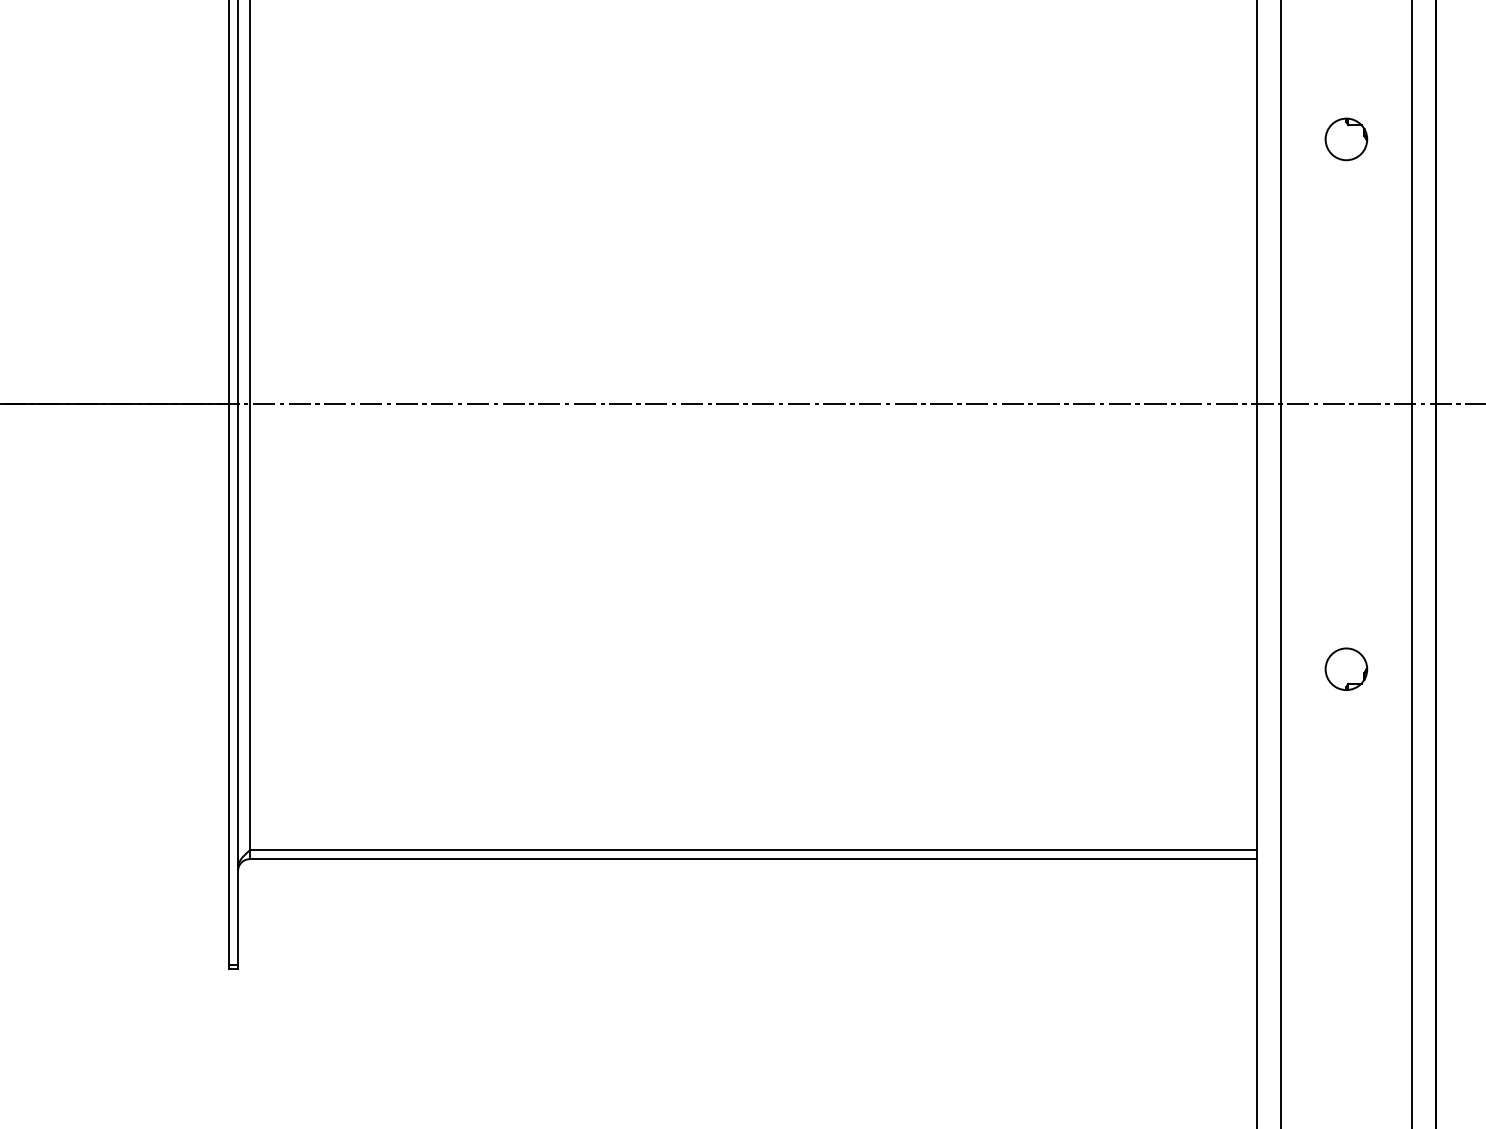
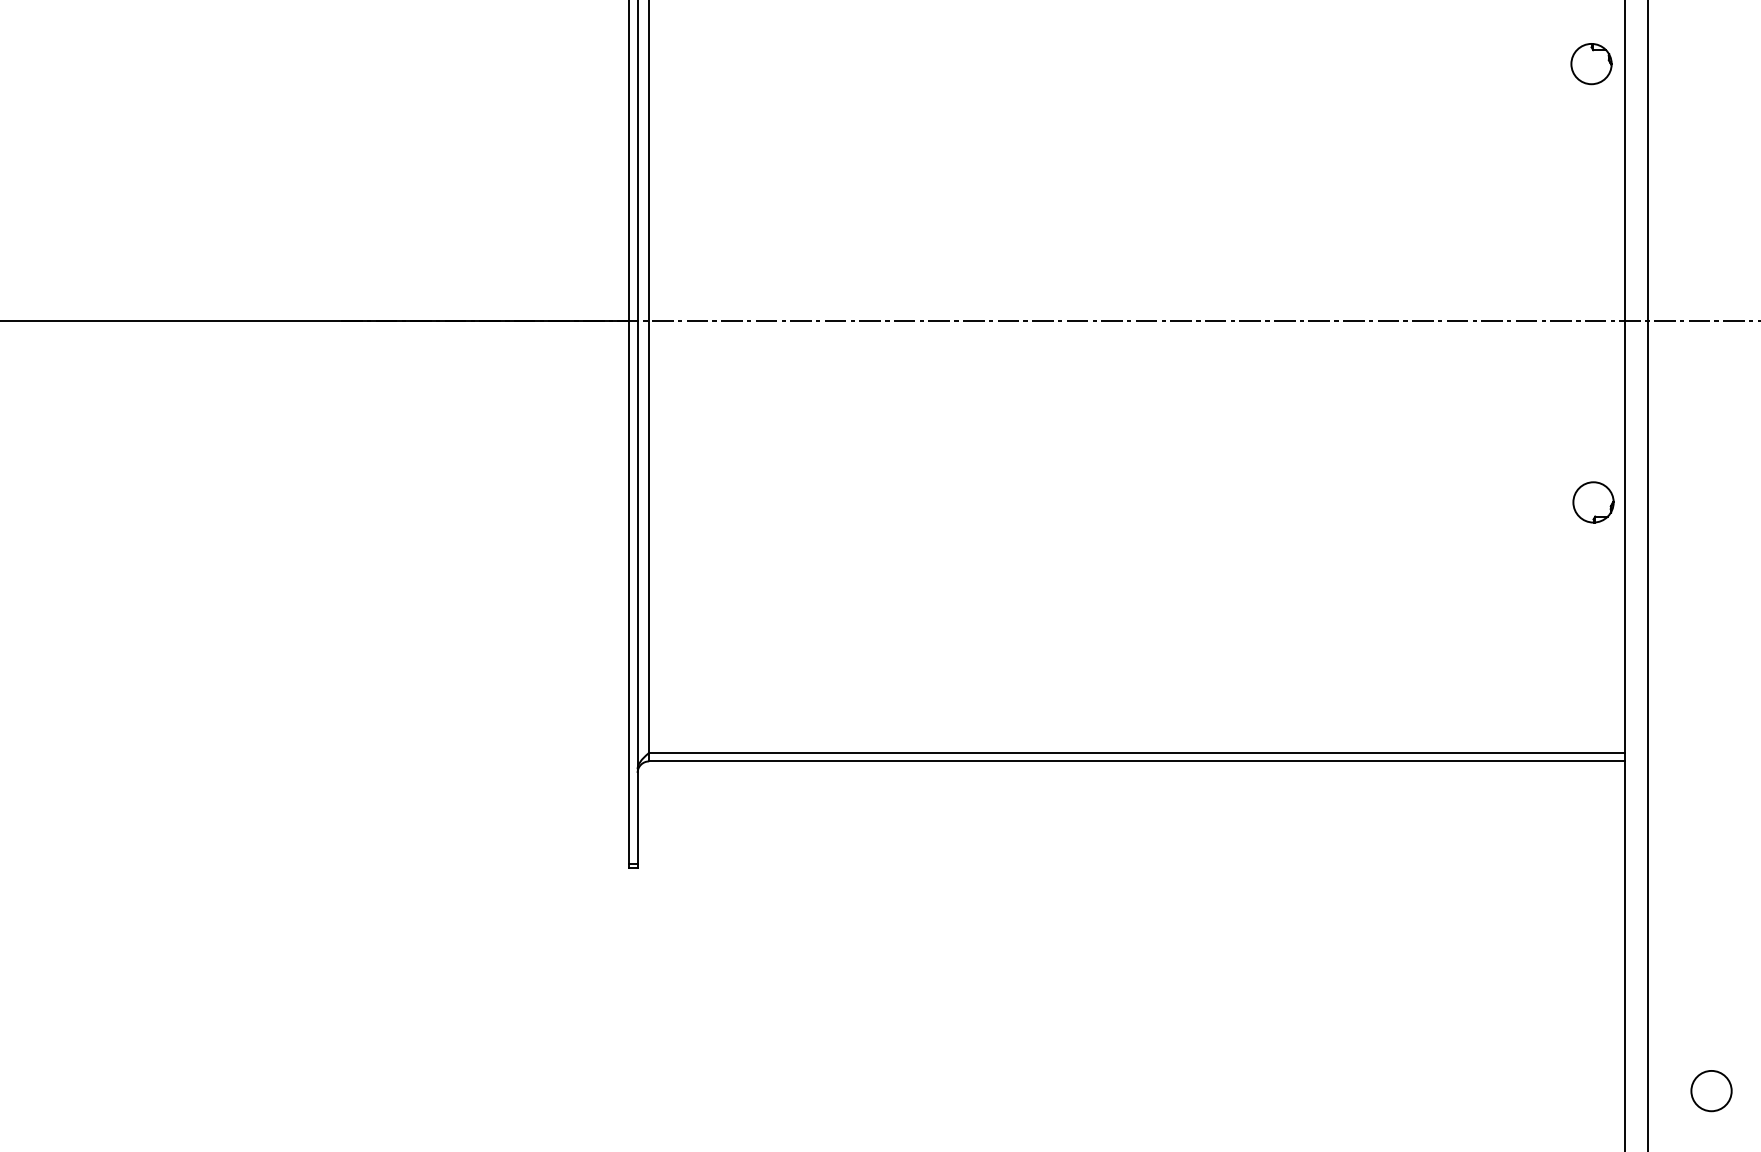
part: (1346, 139) -> (1591, 64), moved
part: (1346, 669) -> (1593, 502), moved

